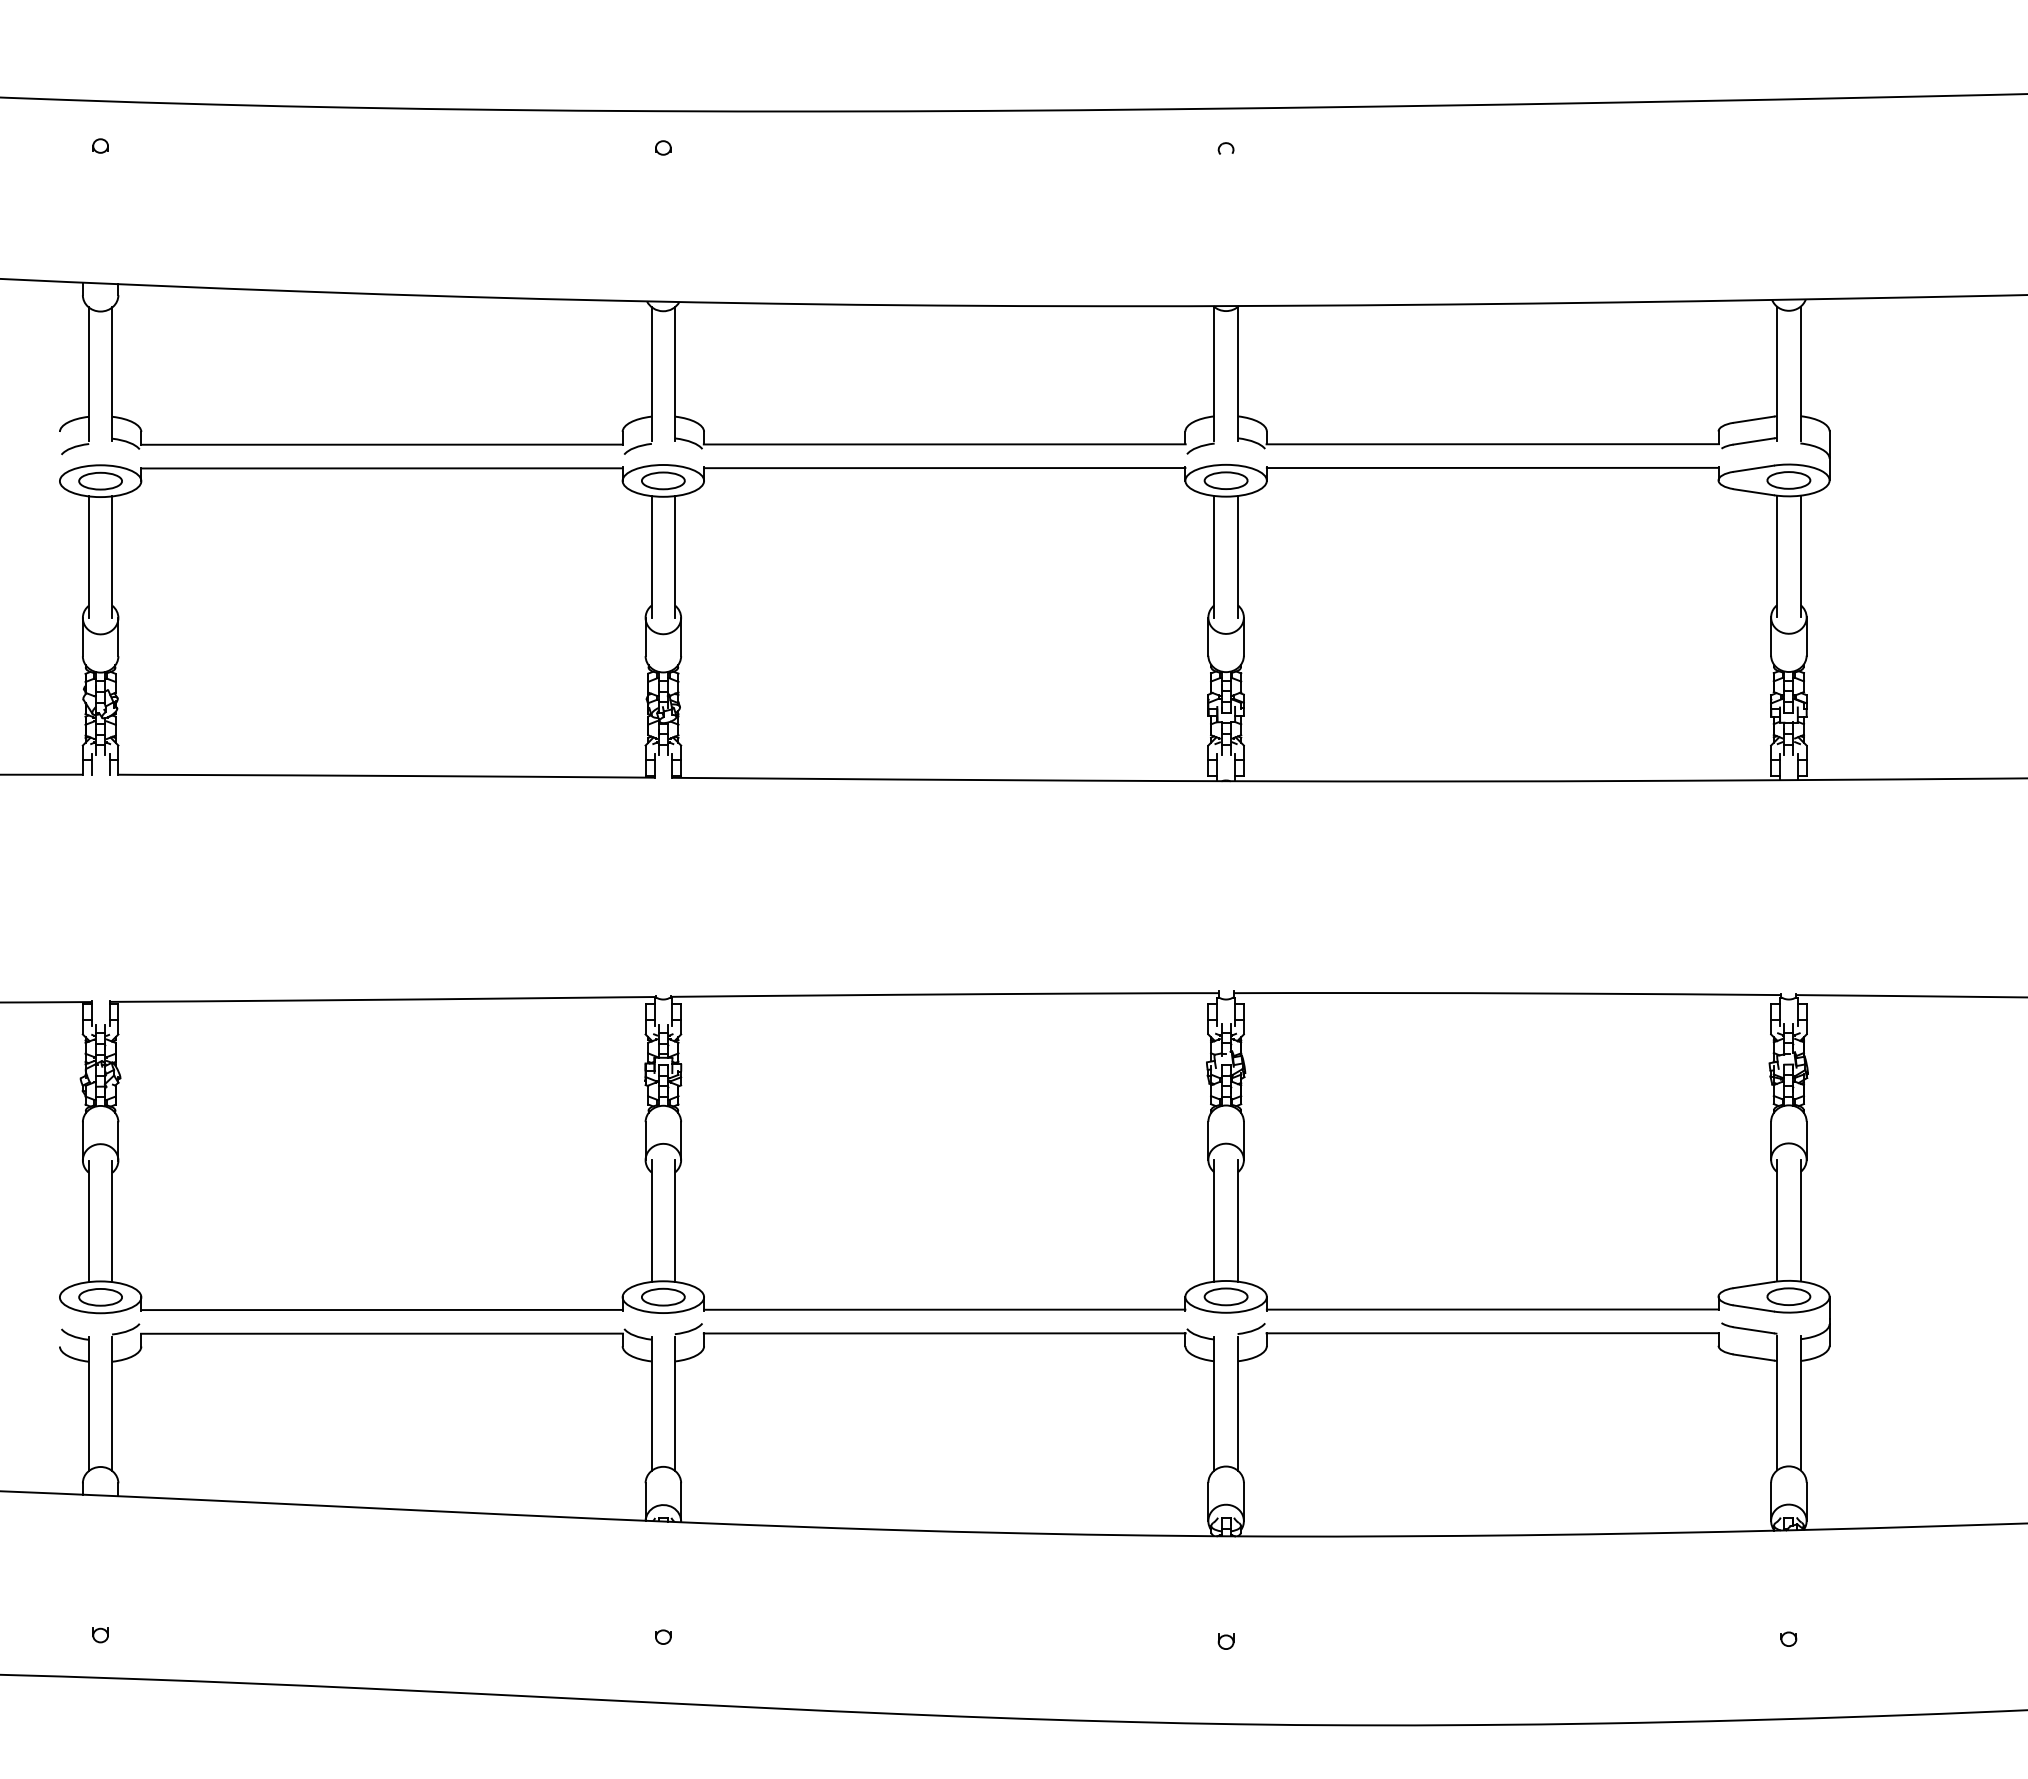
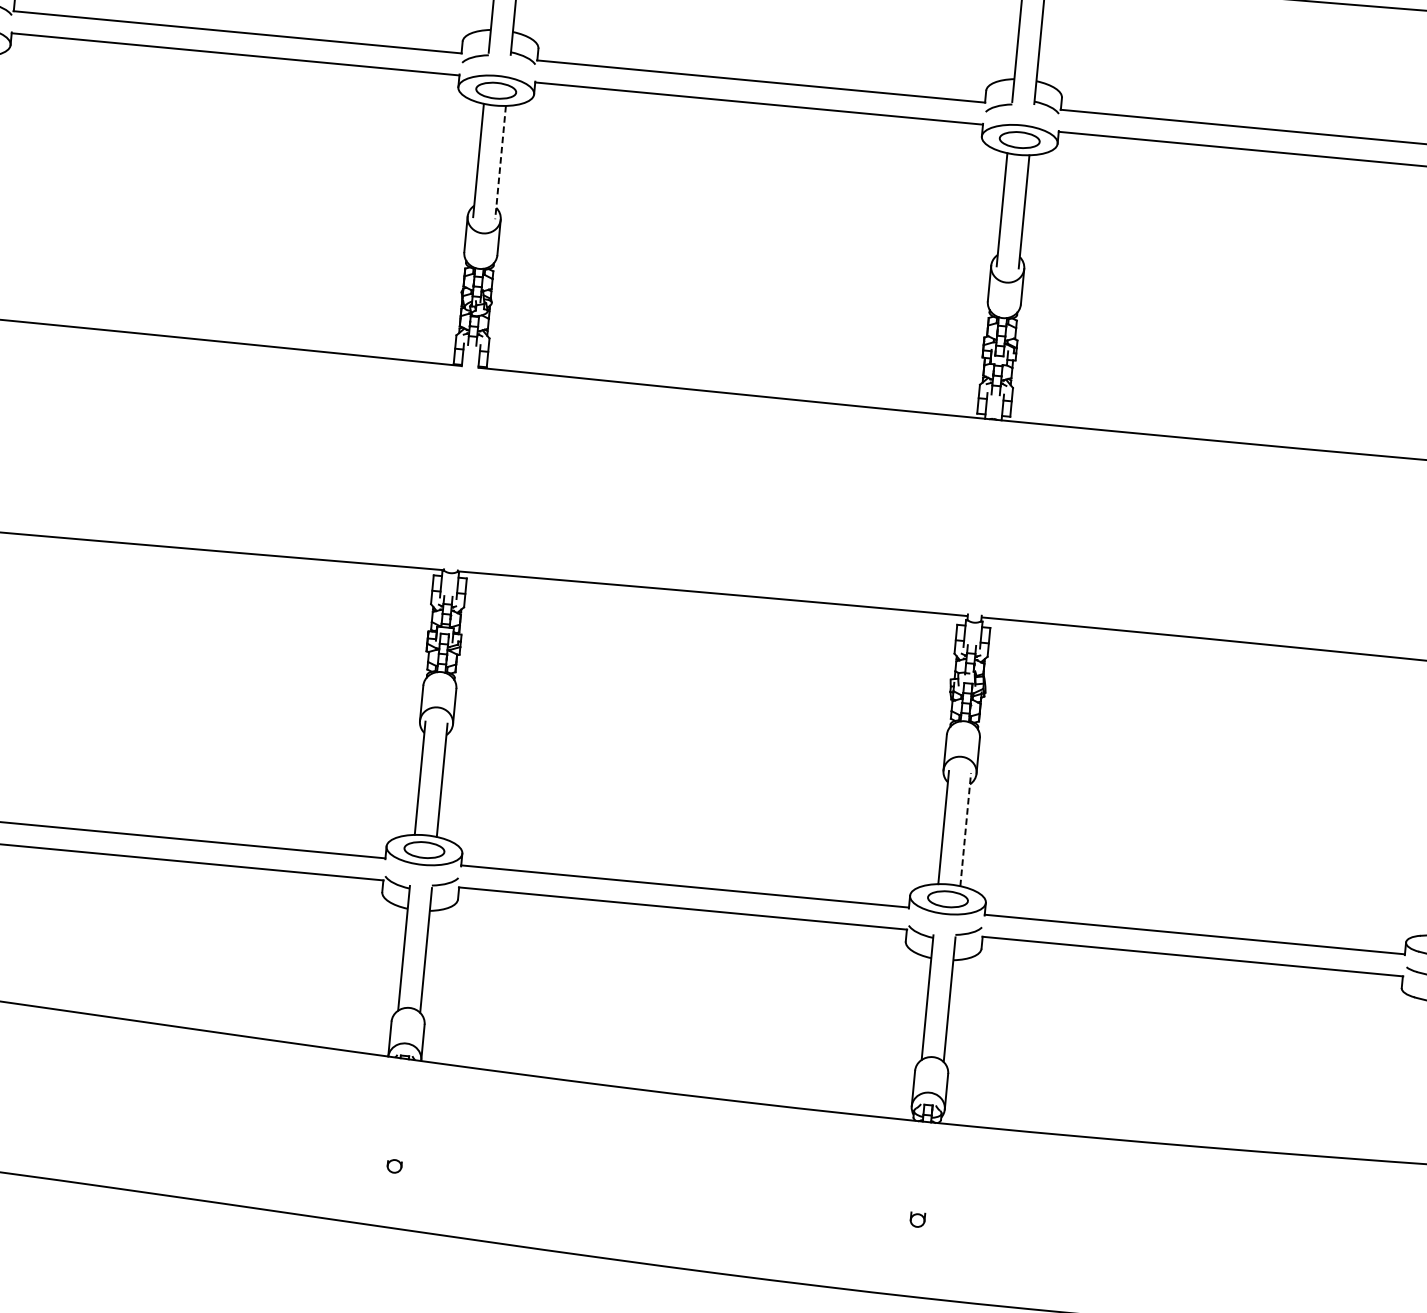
line: (675, 557) -> (500, 163), solid -> dashed
line: (1237, 1220) -> (965, 829), solid -> dashed

